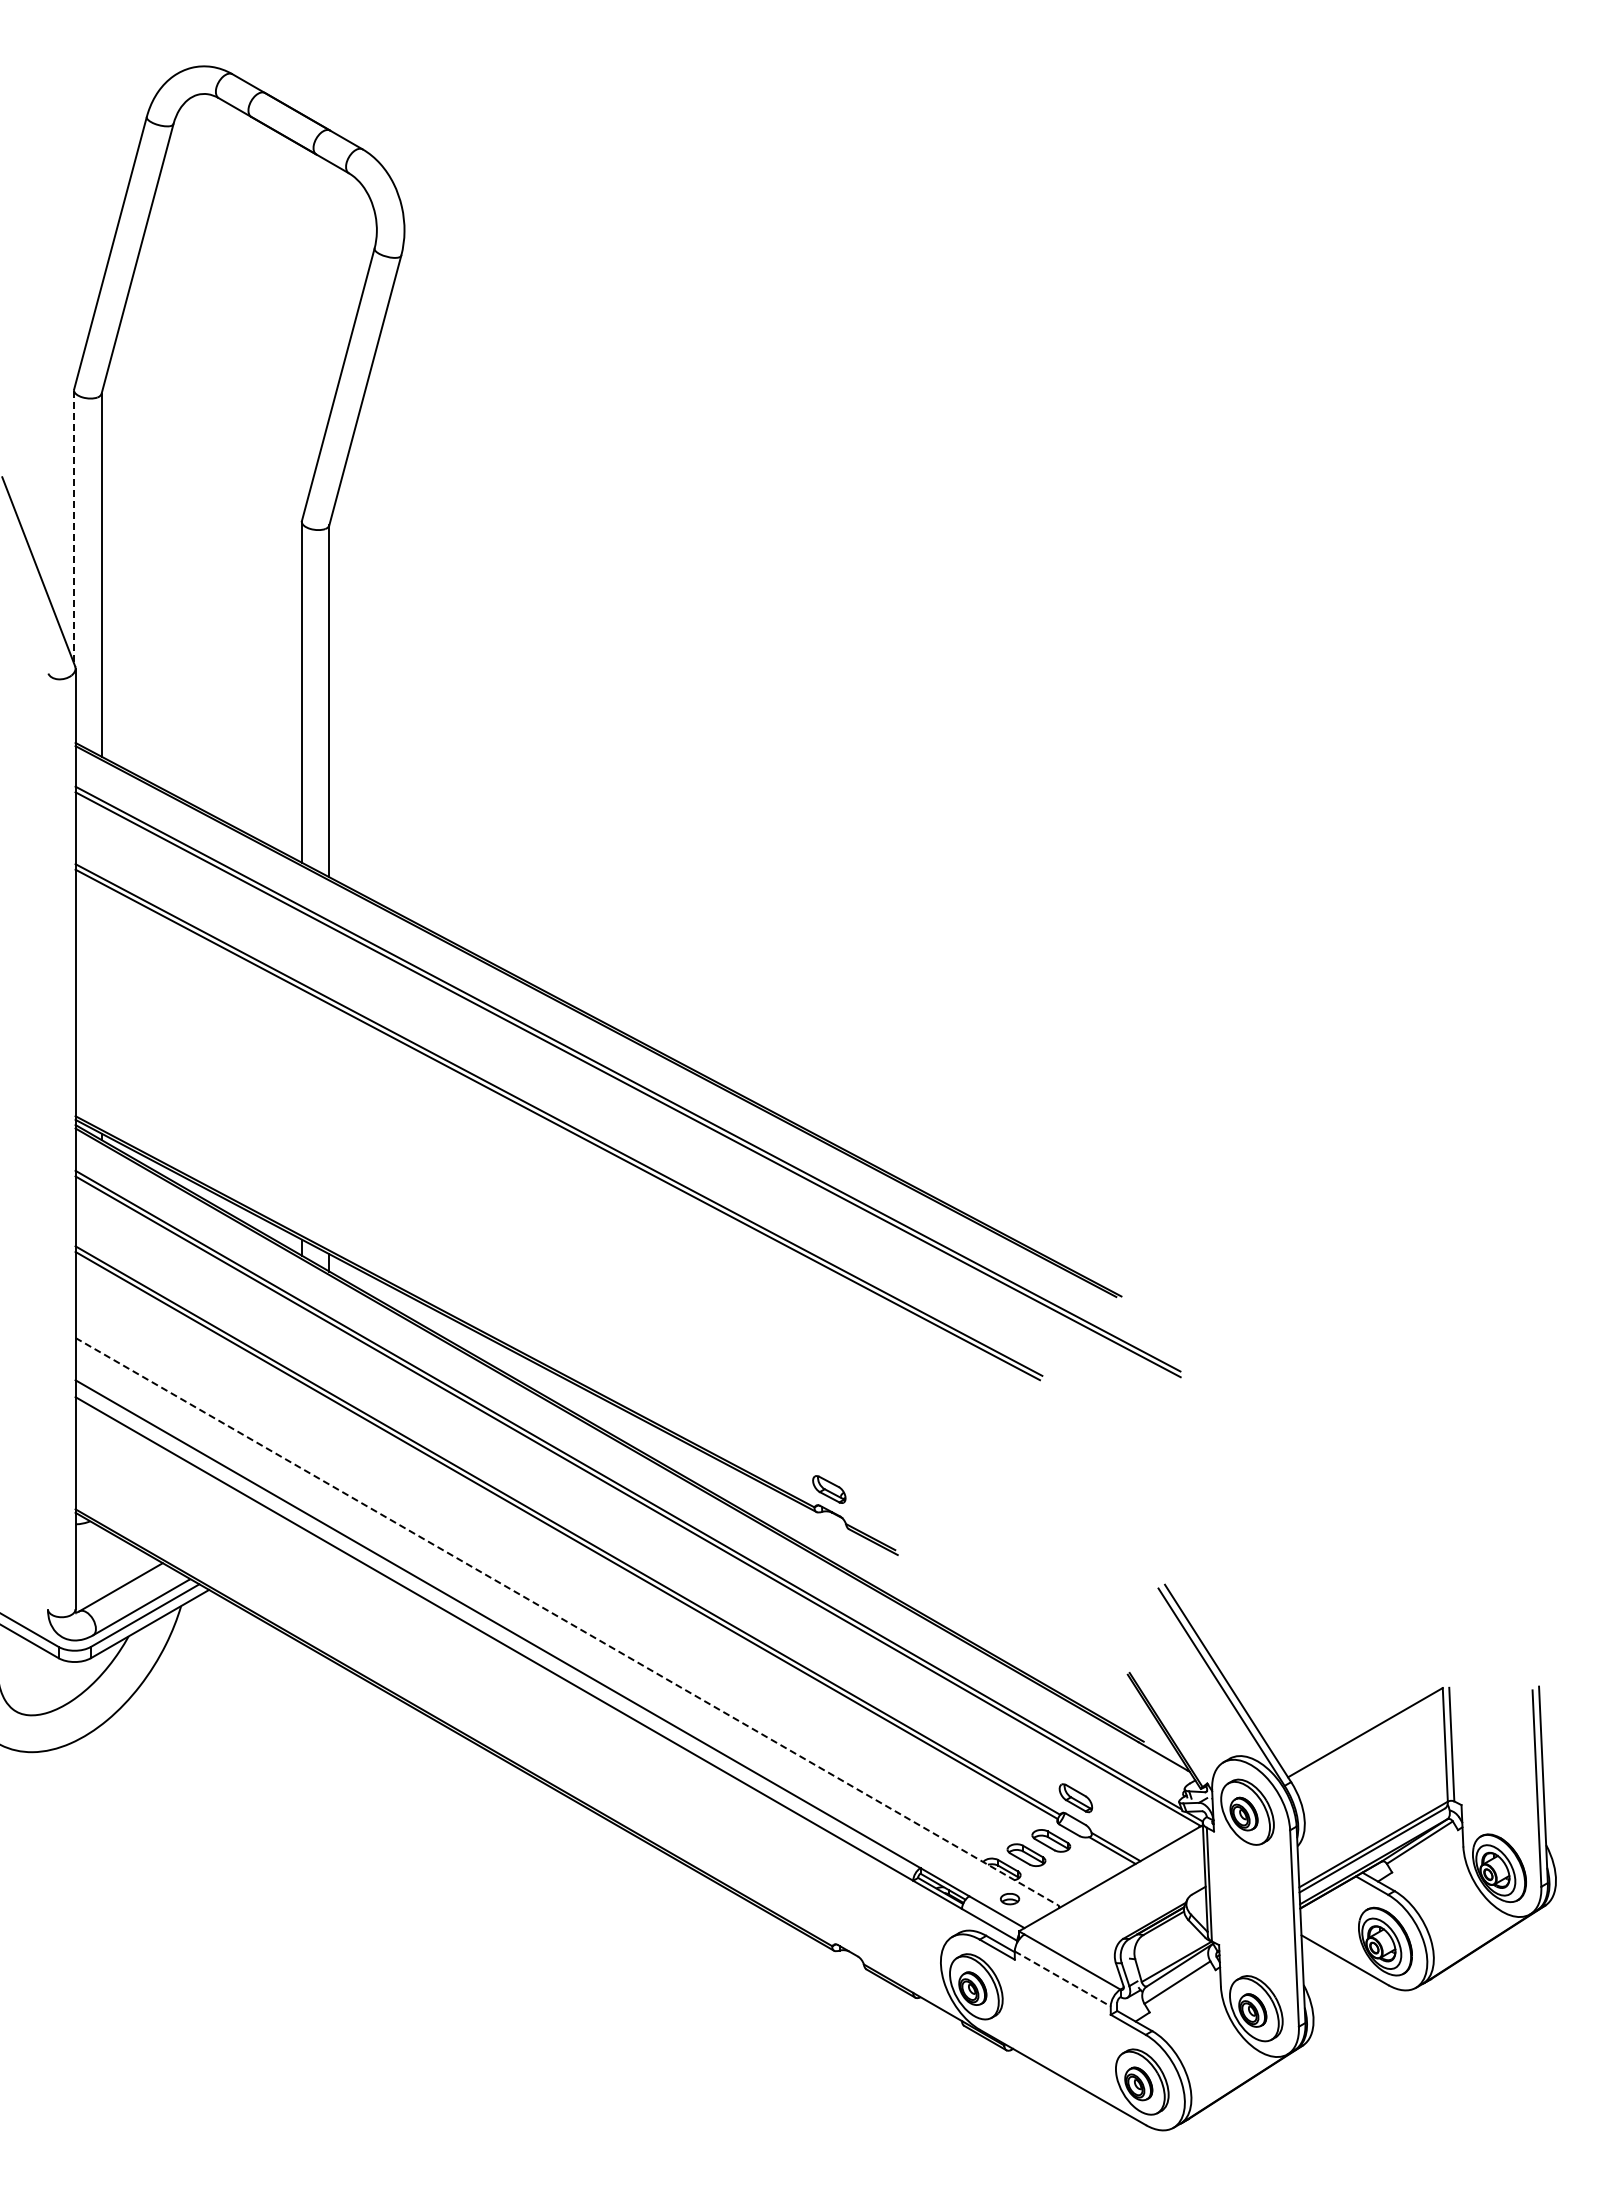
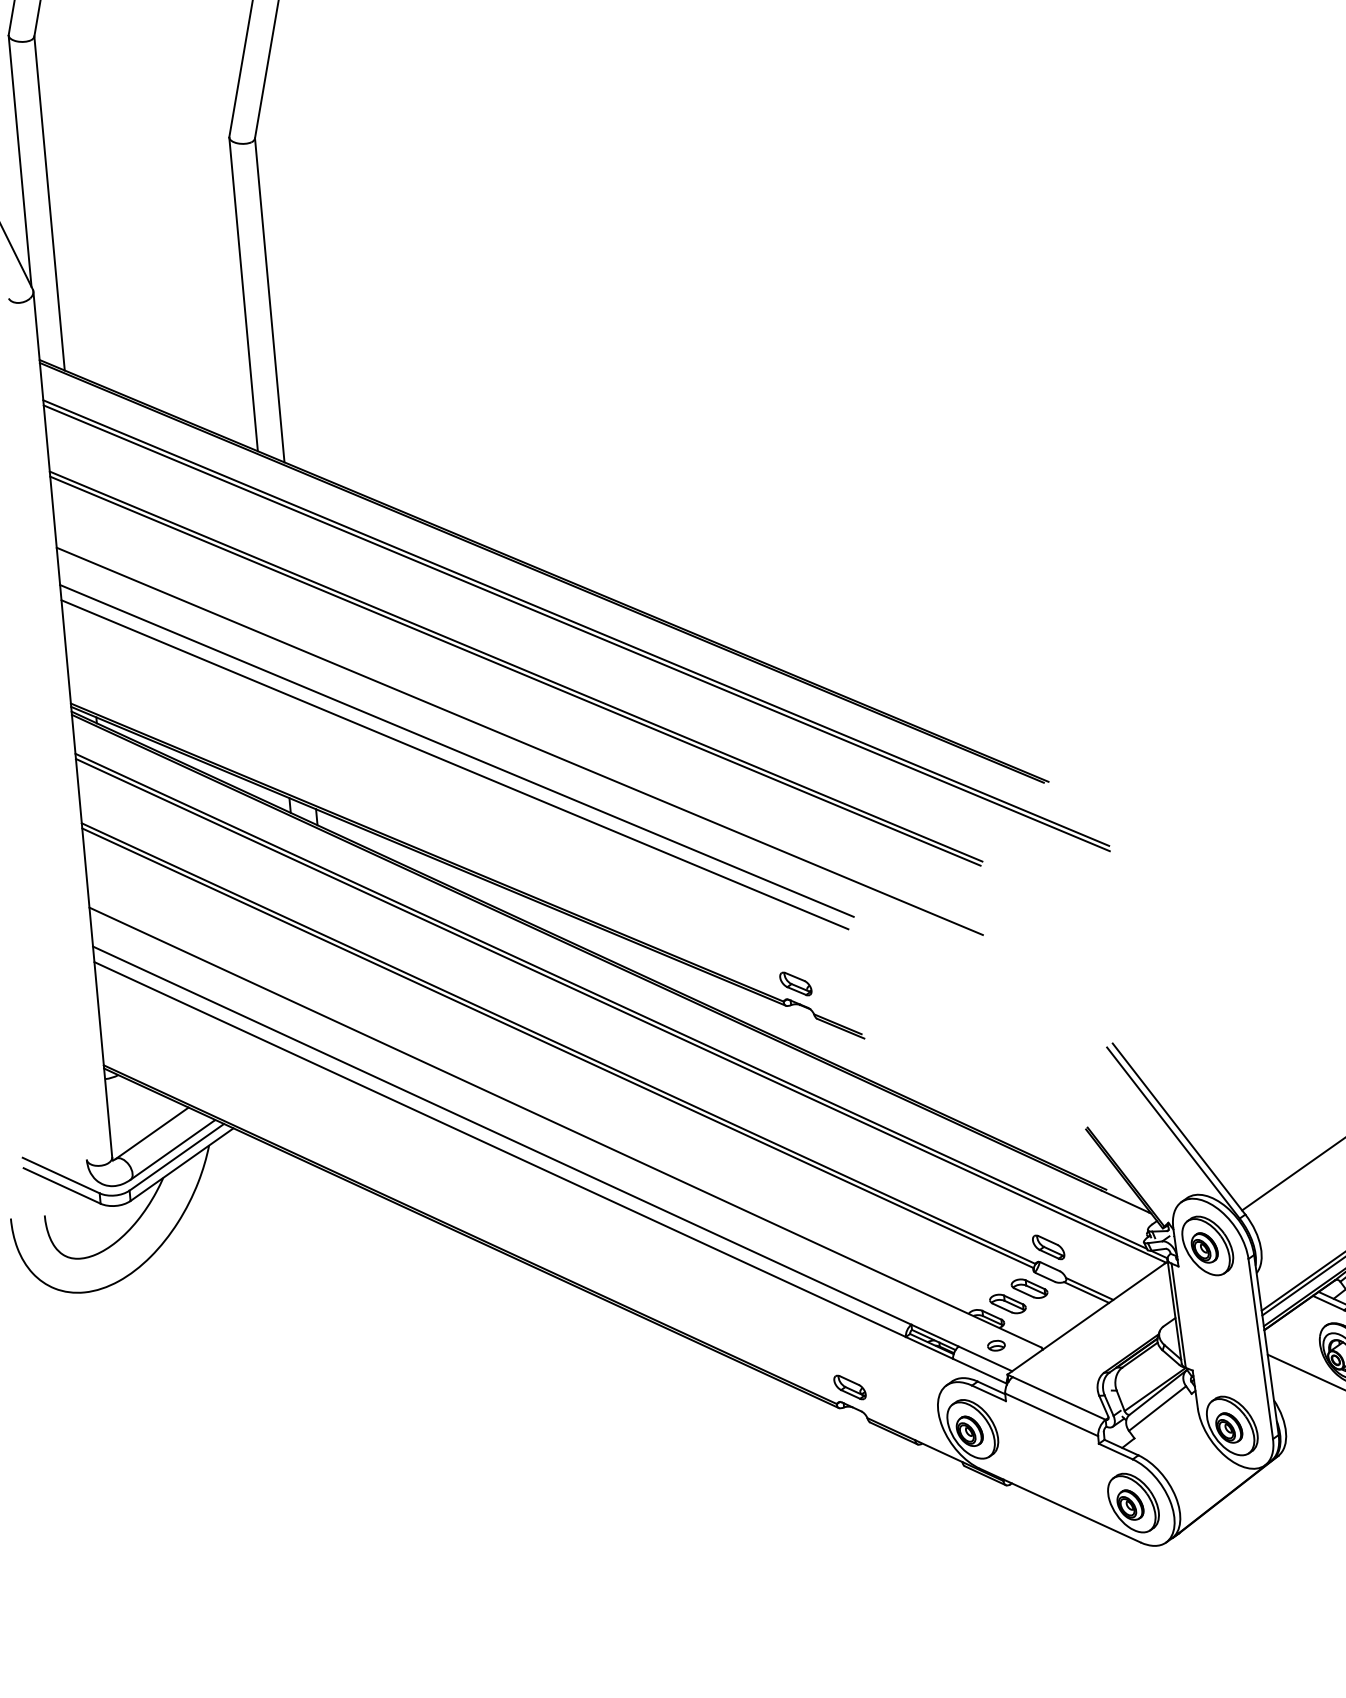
line: (74, 527) -> (20, 161), dashed -> solid
line: (555, 1200) -> (519, 740), added
line: (486, 1204) -> (456, 750), added
line: (483, 1219) -> (454, 764), added
line: (567, 1621) -> (565, 1127), dashed -> solid
part: (848, 1929) -> (850, 1387), added
line: (1063, 1979) -> (1052, 1415), dashed -> solid

